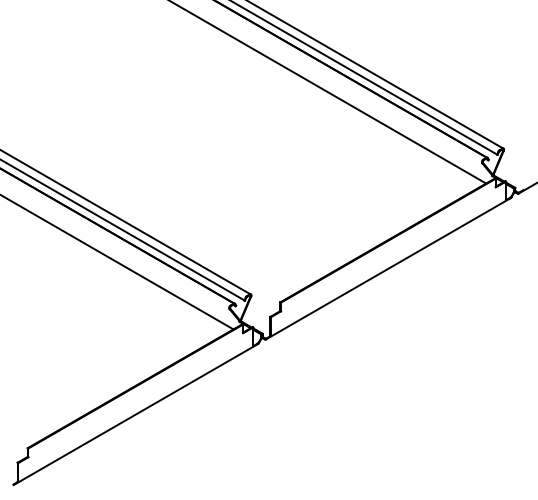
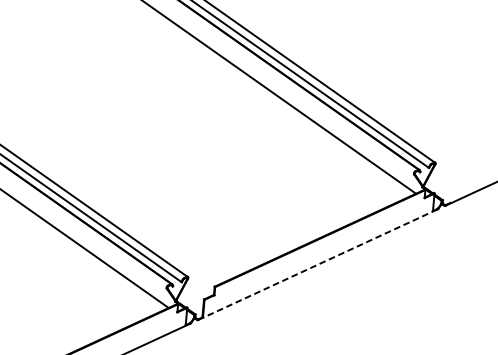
line: (388, 268) -> (318, 264), solid -> dashed

